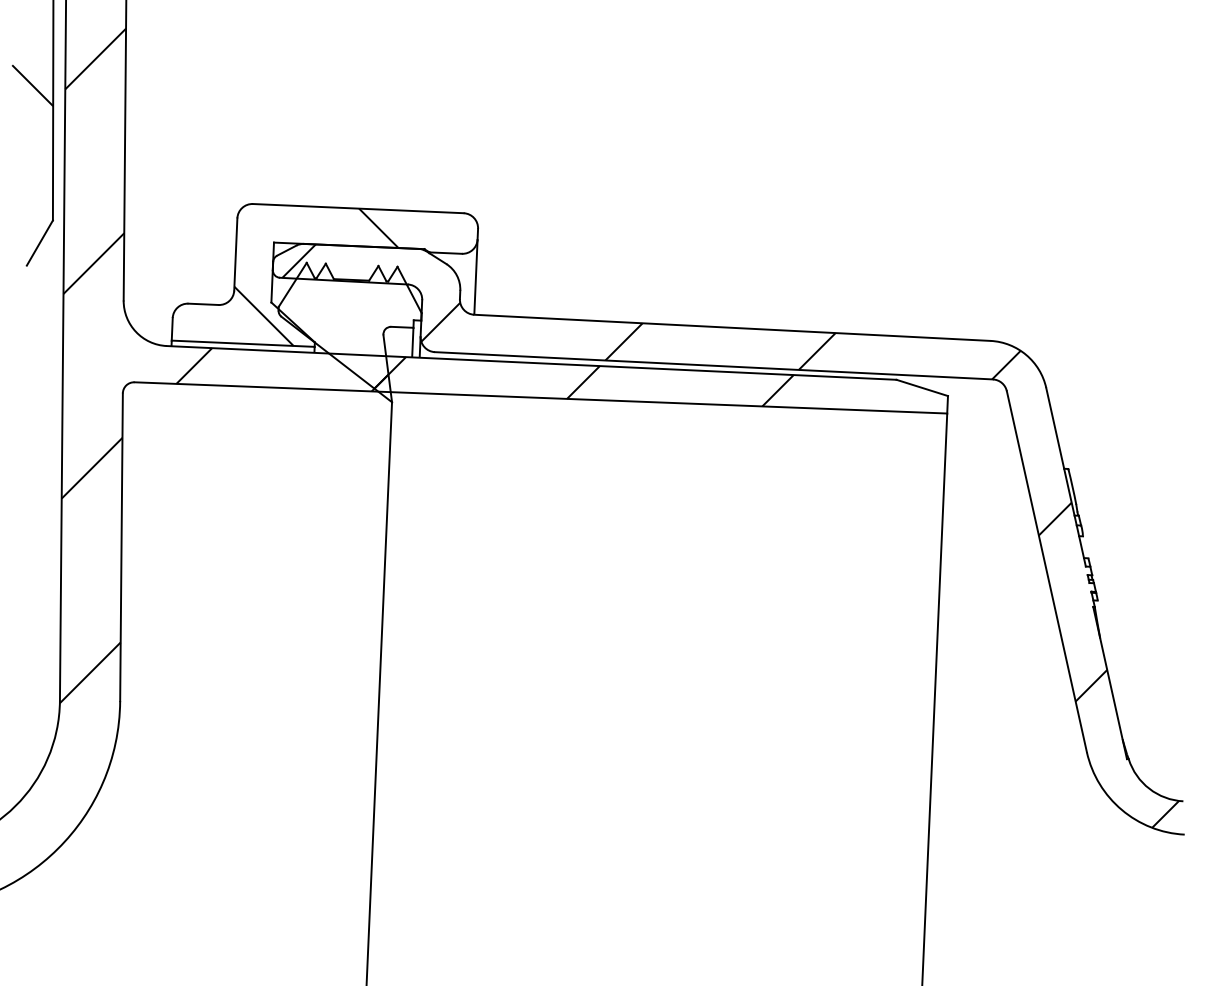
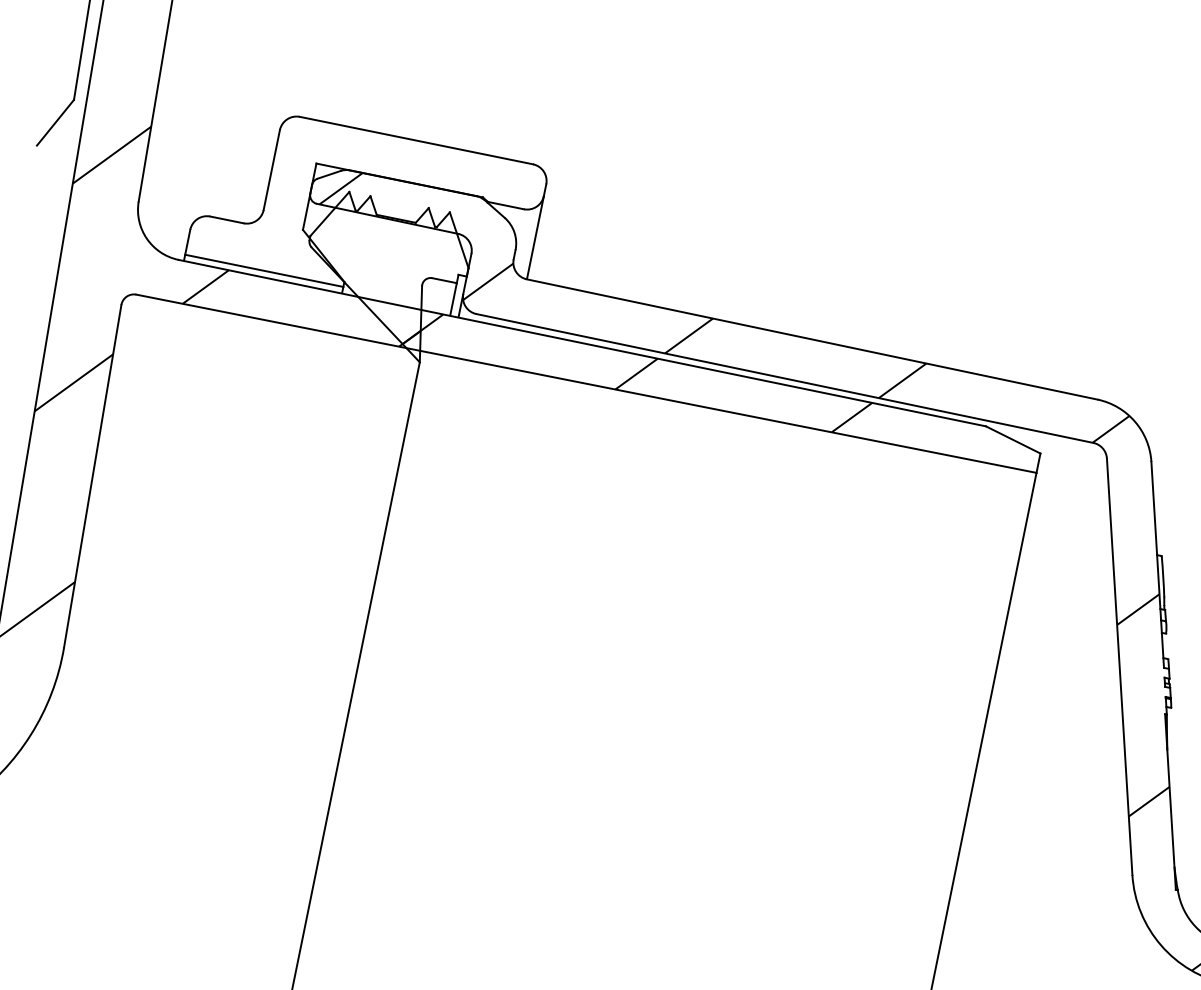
hatch: (316, 276) -> (357, 208), removed

